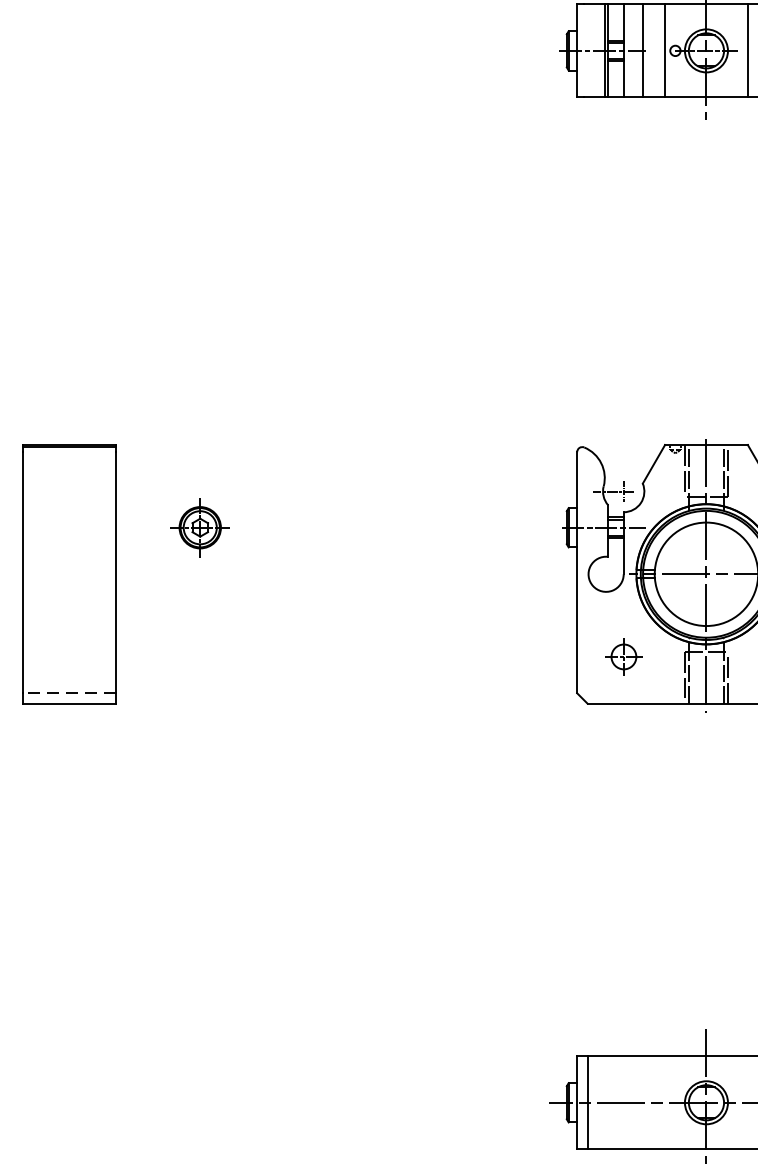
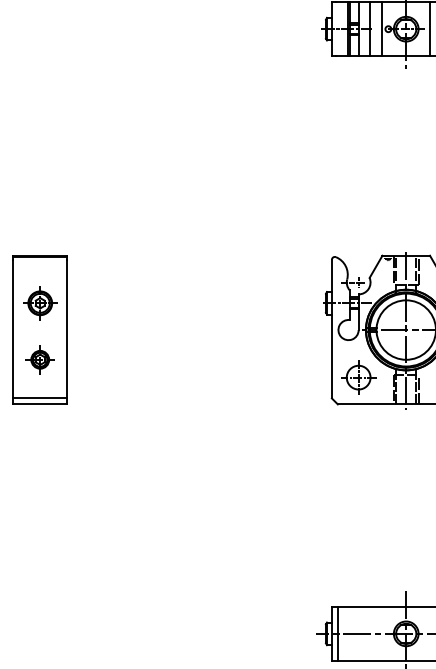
part: (200, 528) -> (40, 303), moved
part: (68, 625) -> (39, 359), added
part: (623, 656) -> (358, 377), size x1.67
line: (70, 693) -> (40, 398), dashed -> solid

